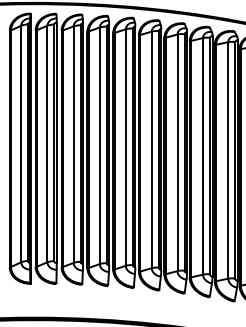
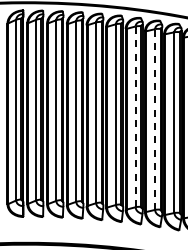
line: (177, 152) -> (135, 116), solid -> dashed
line: (203, 156) -> (155, 119), solid -> dashed

